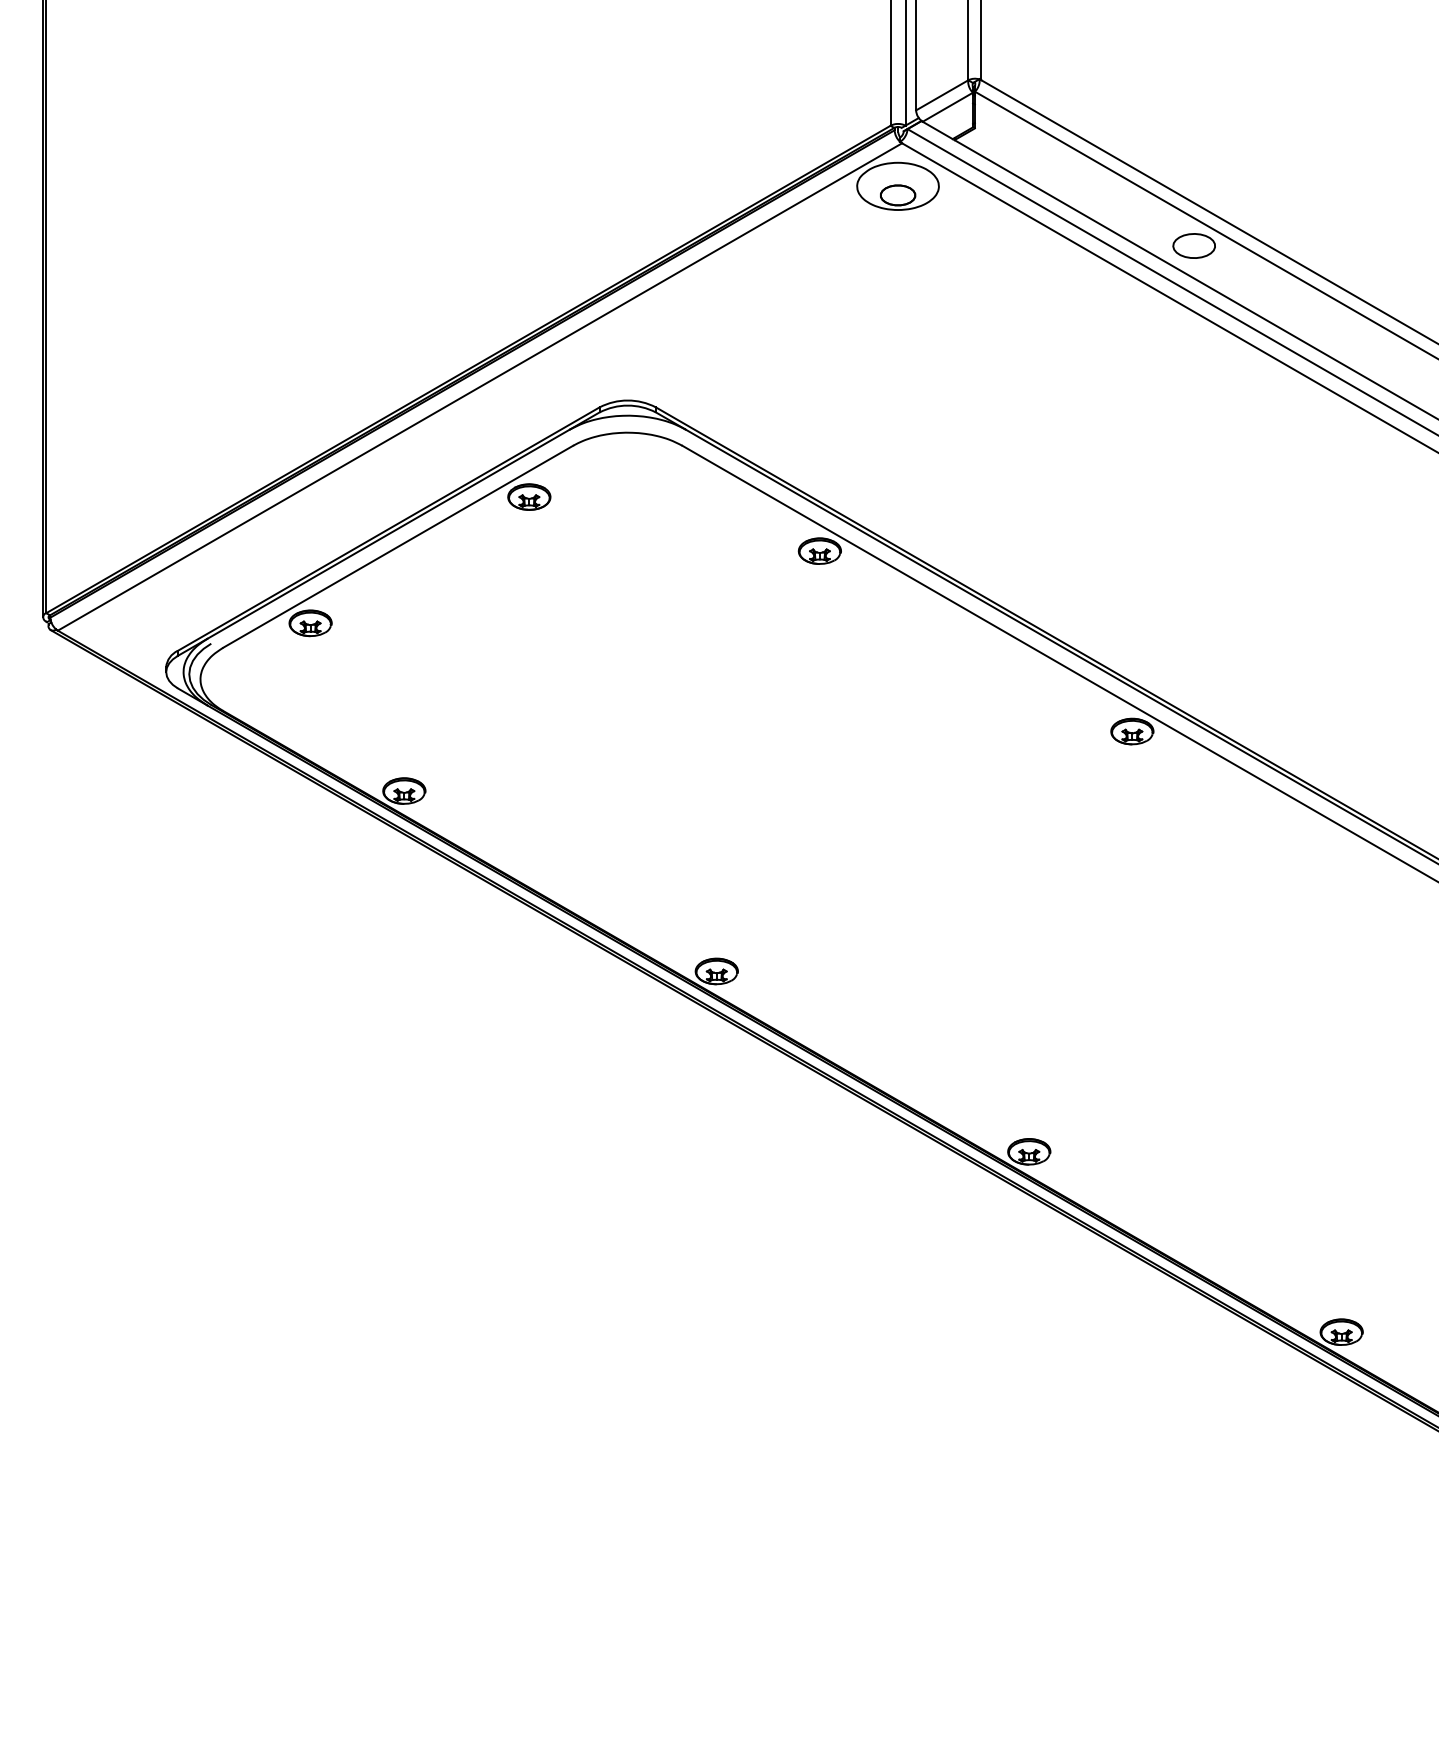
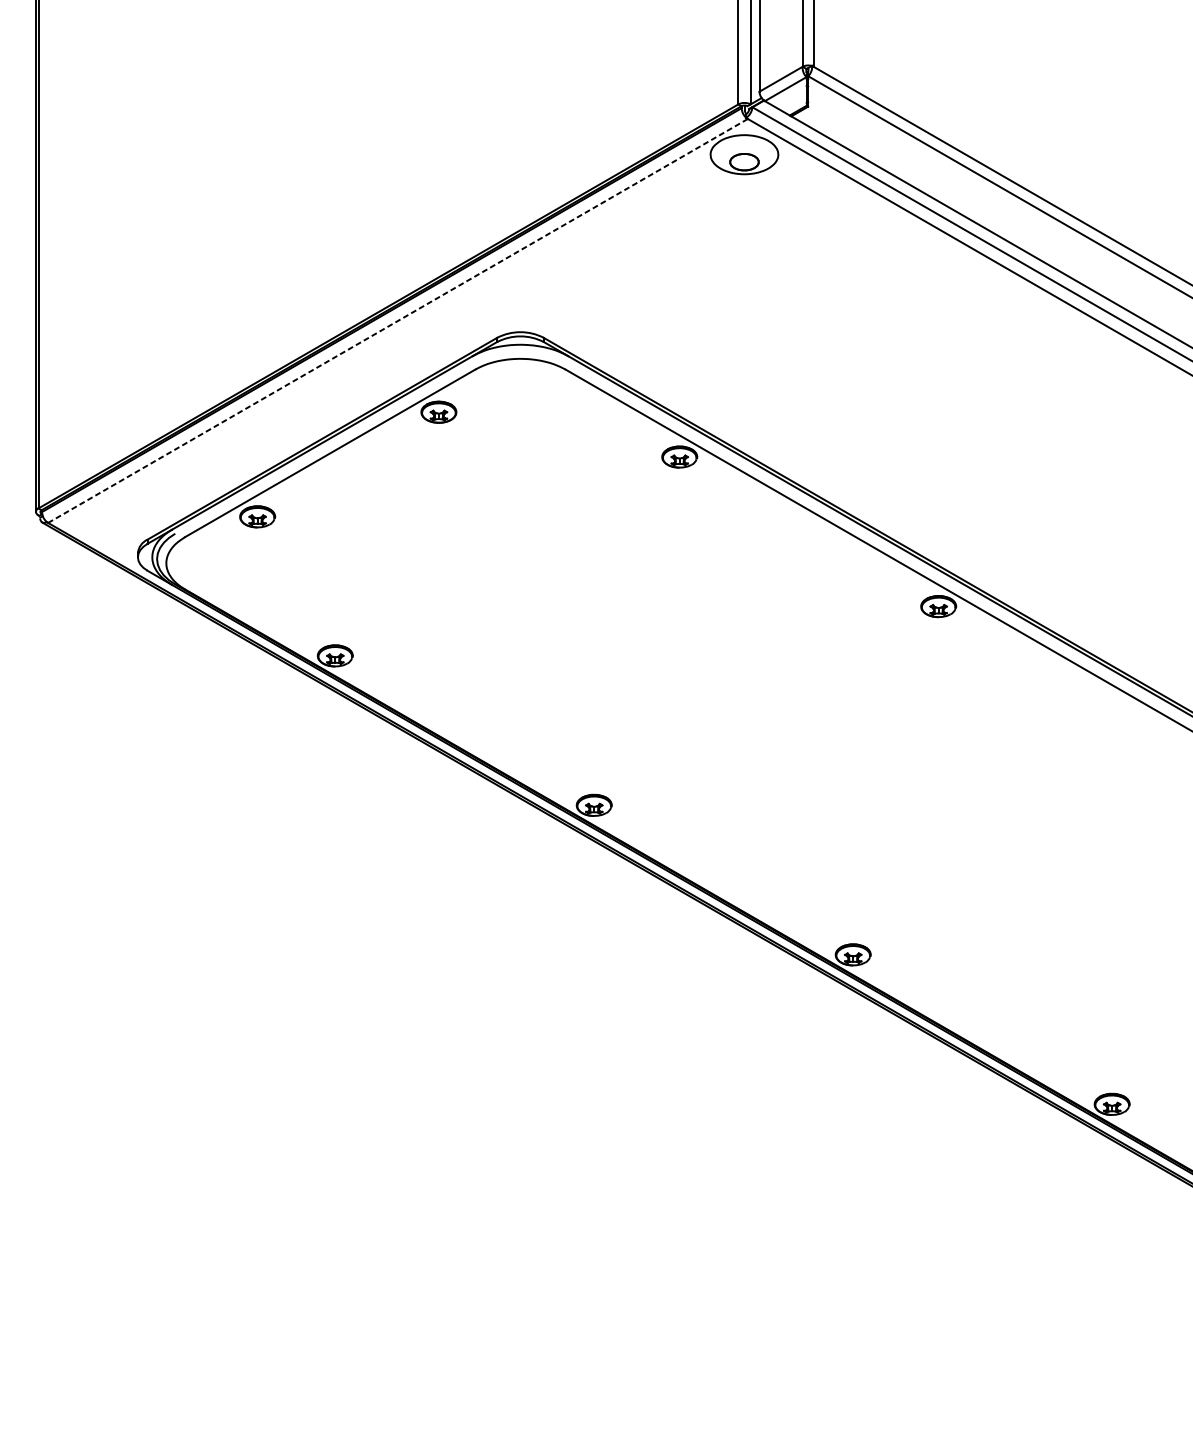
part: (1193, 245) -> (989, 203), removed
line: (479, 387) -> (397, 321), solid -> dashed

